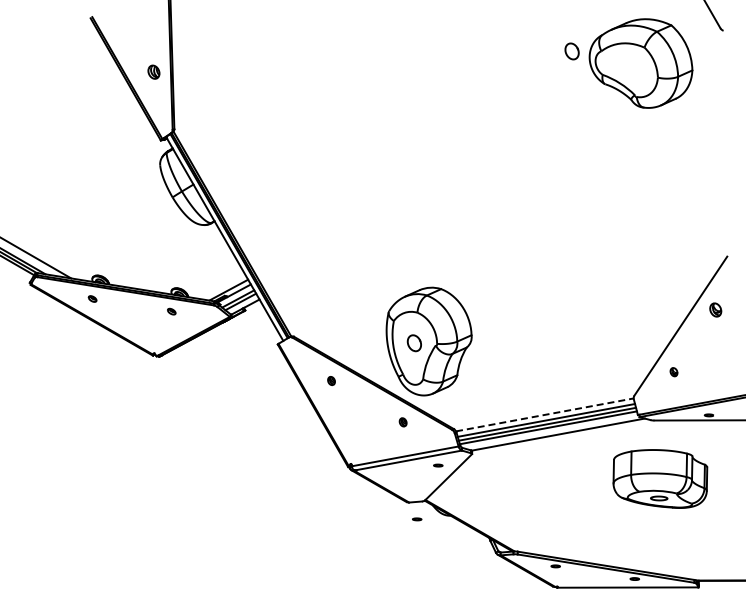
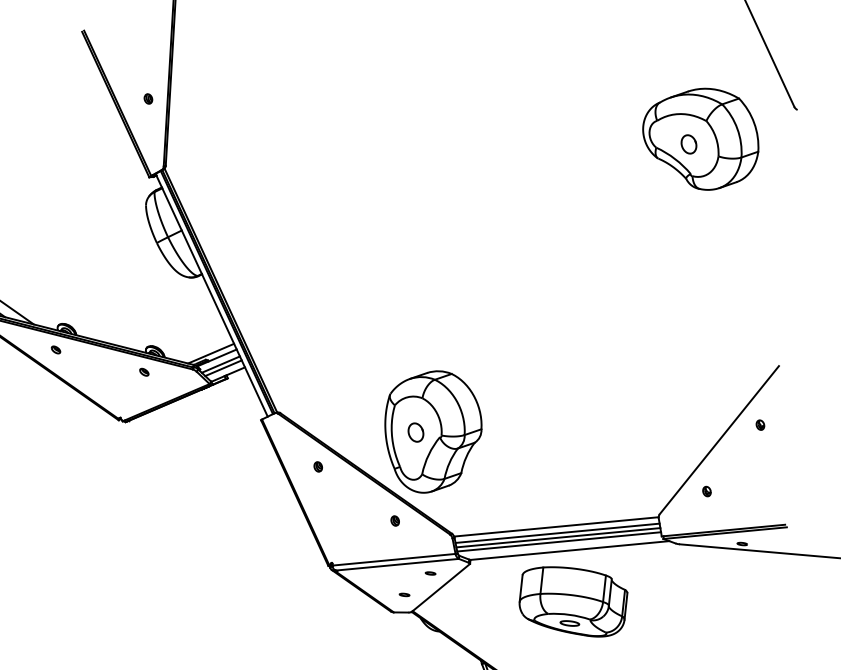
part: (571, 51) -> (688, 144), moved
part: (153, 71) -> (147, 98), size x0.62
part: (715, 309) -> (760, 424), size x0.62
line: (545, 414) -> (557, 526), dashed -> solid
part: (660, 478) -> (573, 600), moved
part: (417, 519) -> (404, 595), moved

